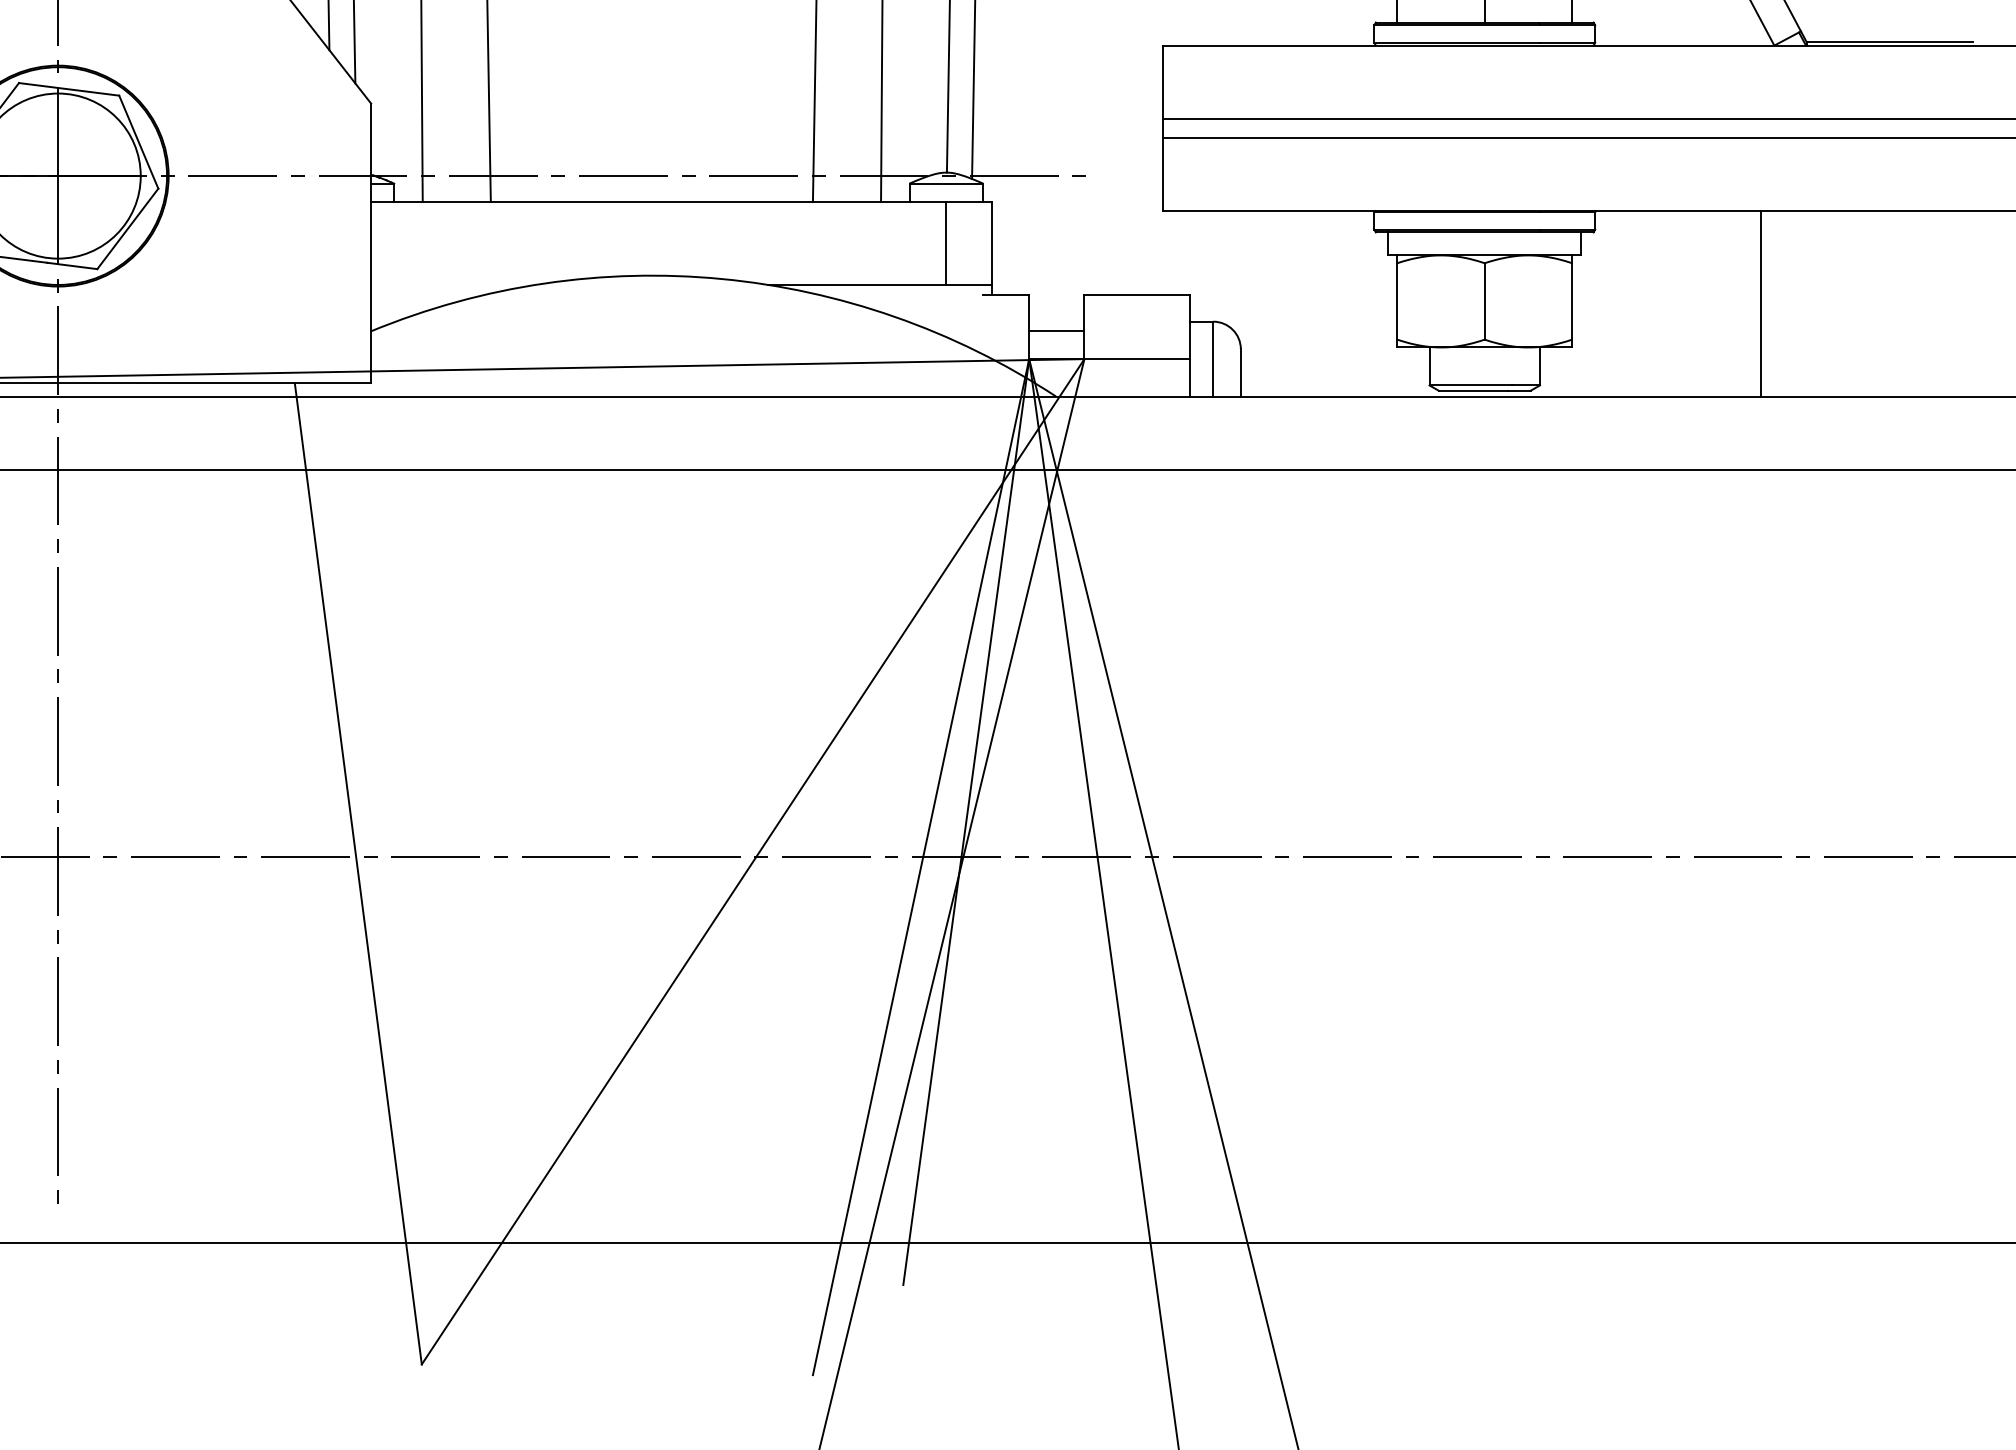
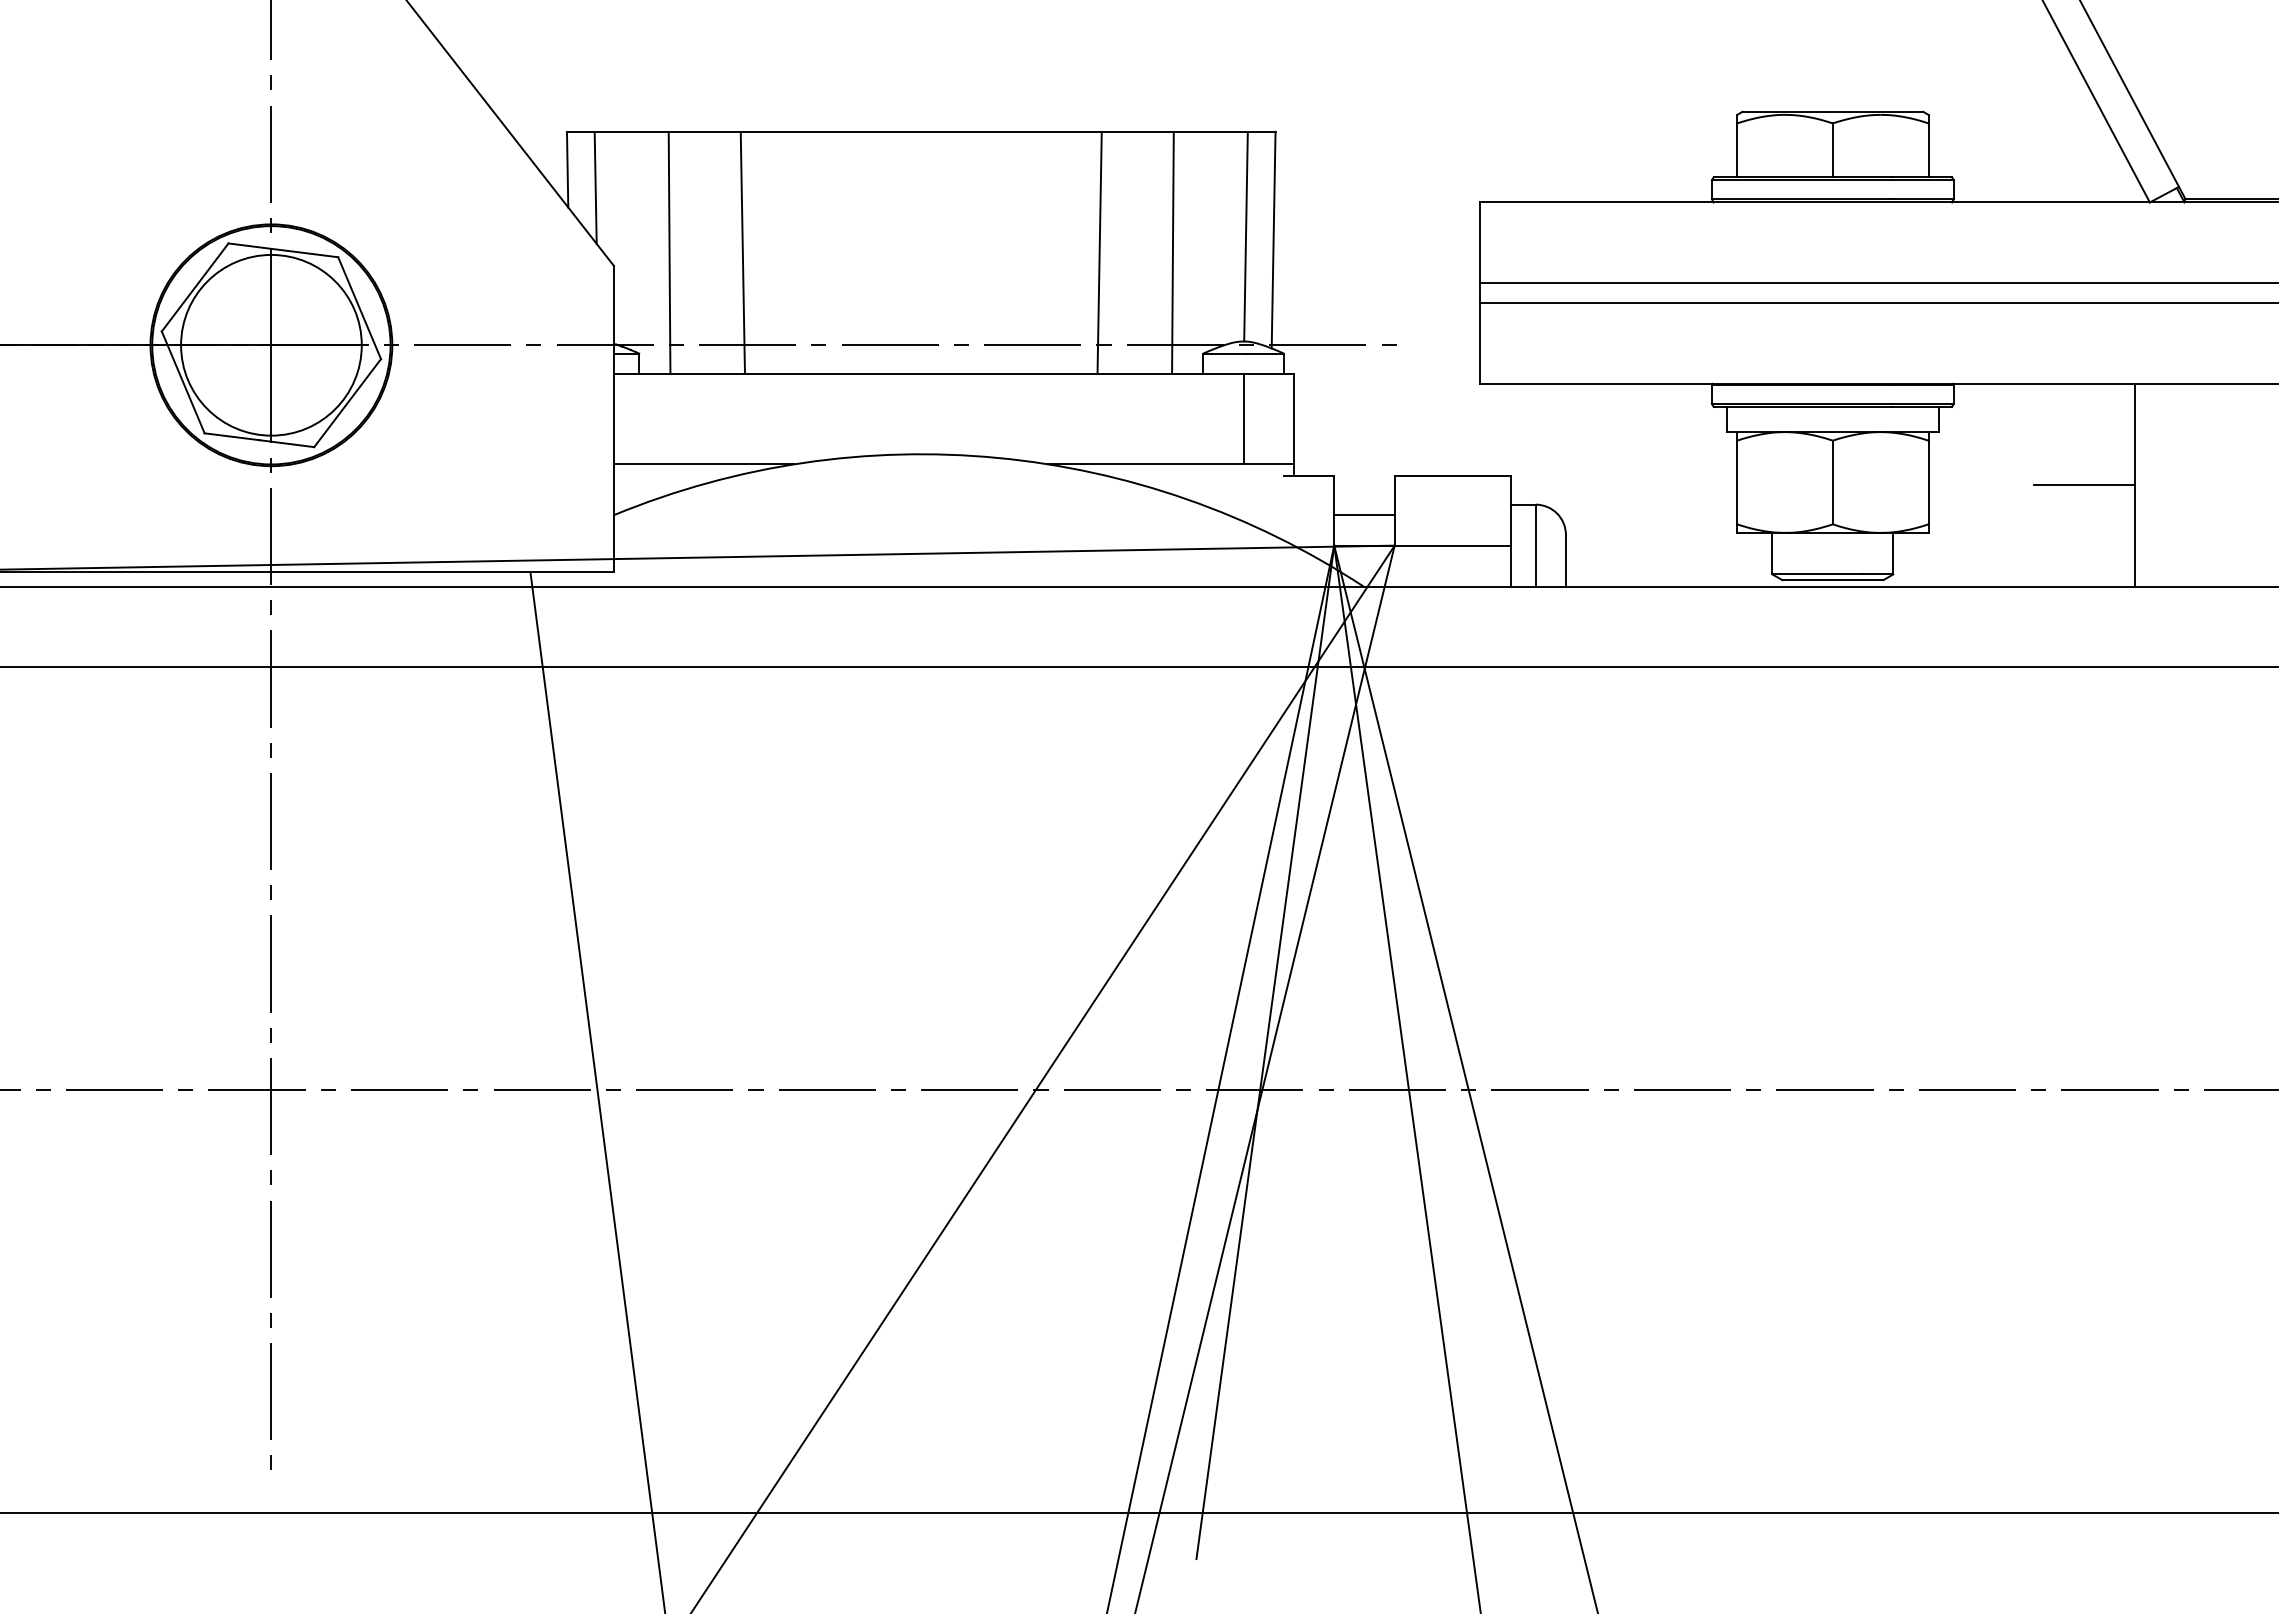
line: (452, 285) -> (703, 464), added
line: (1714, 303) -> (2084, 484), added

